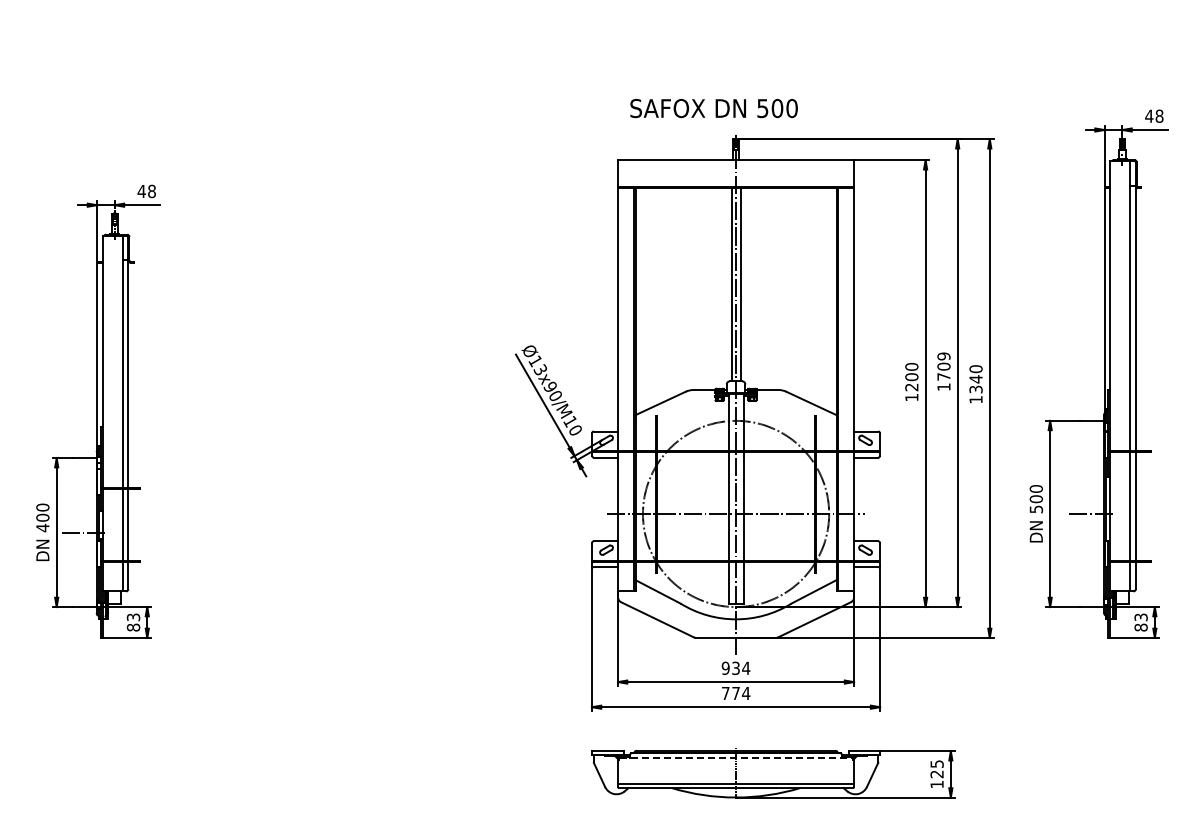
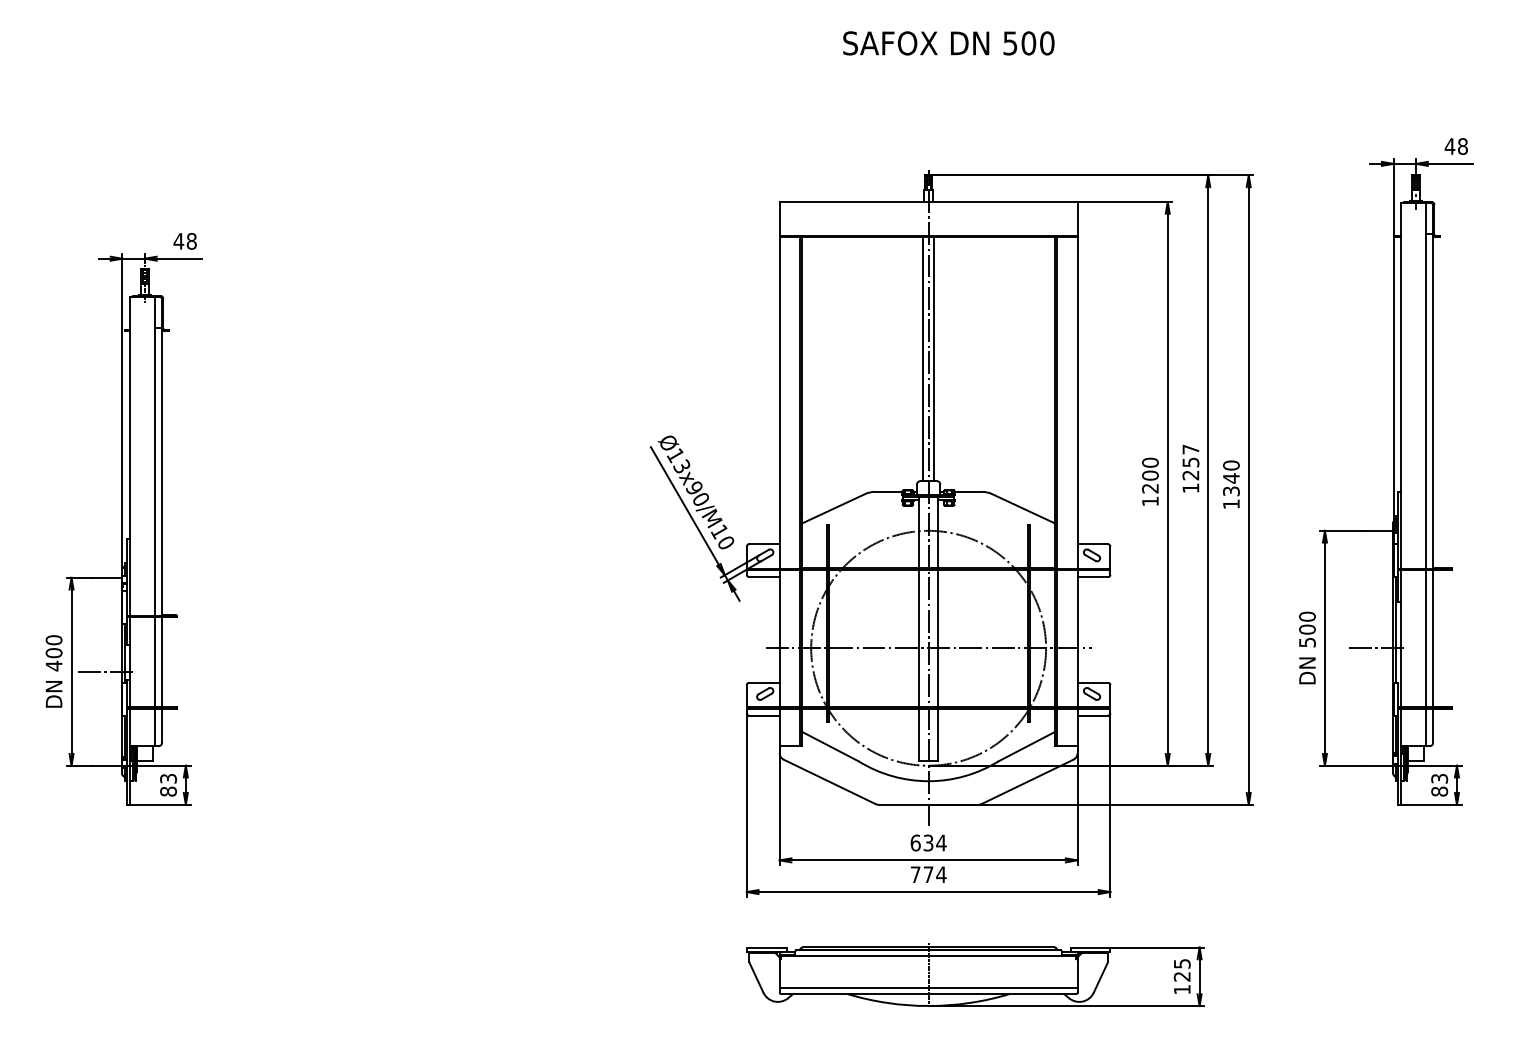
text: (713, 108) -> (948, 43), moved
text: (943, 366) -> (1190, 462), 1709 -> 1257
text: (725, 668) -> (915, 843), 934 -> 634
line: (736, 757) -> (929, 955), dashed -> solid

